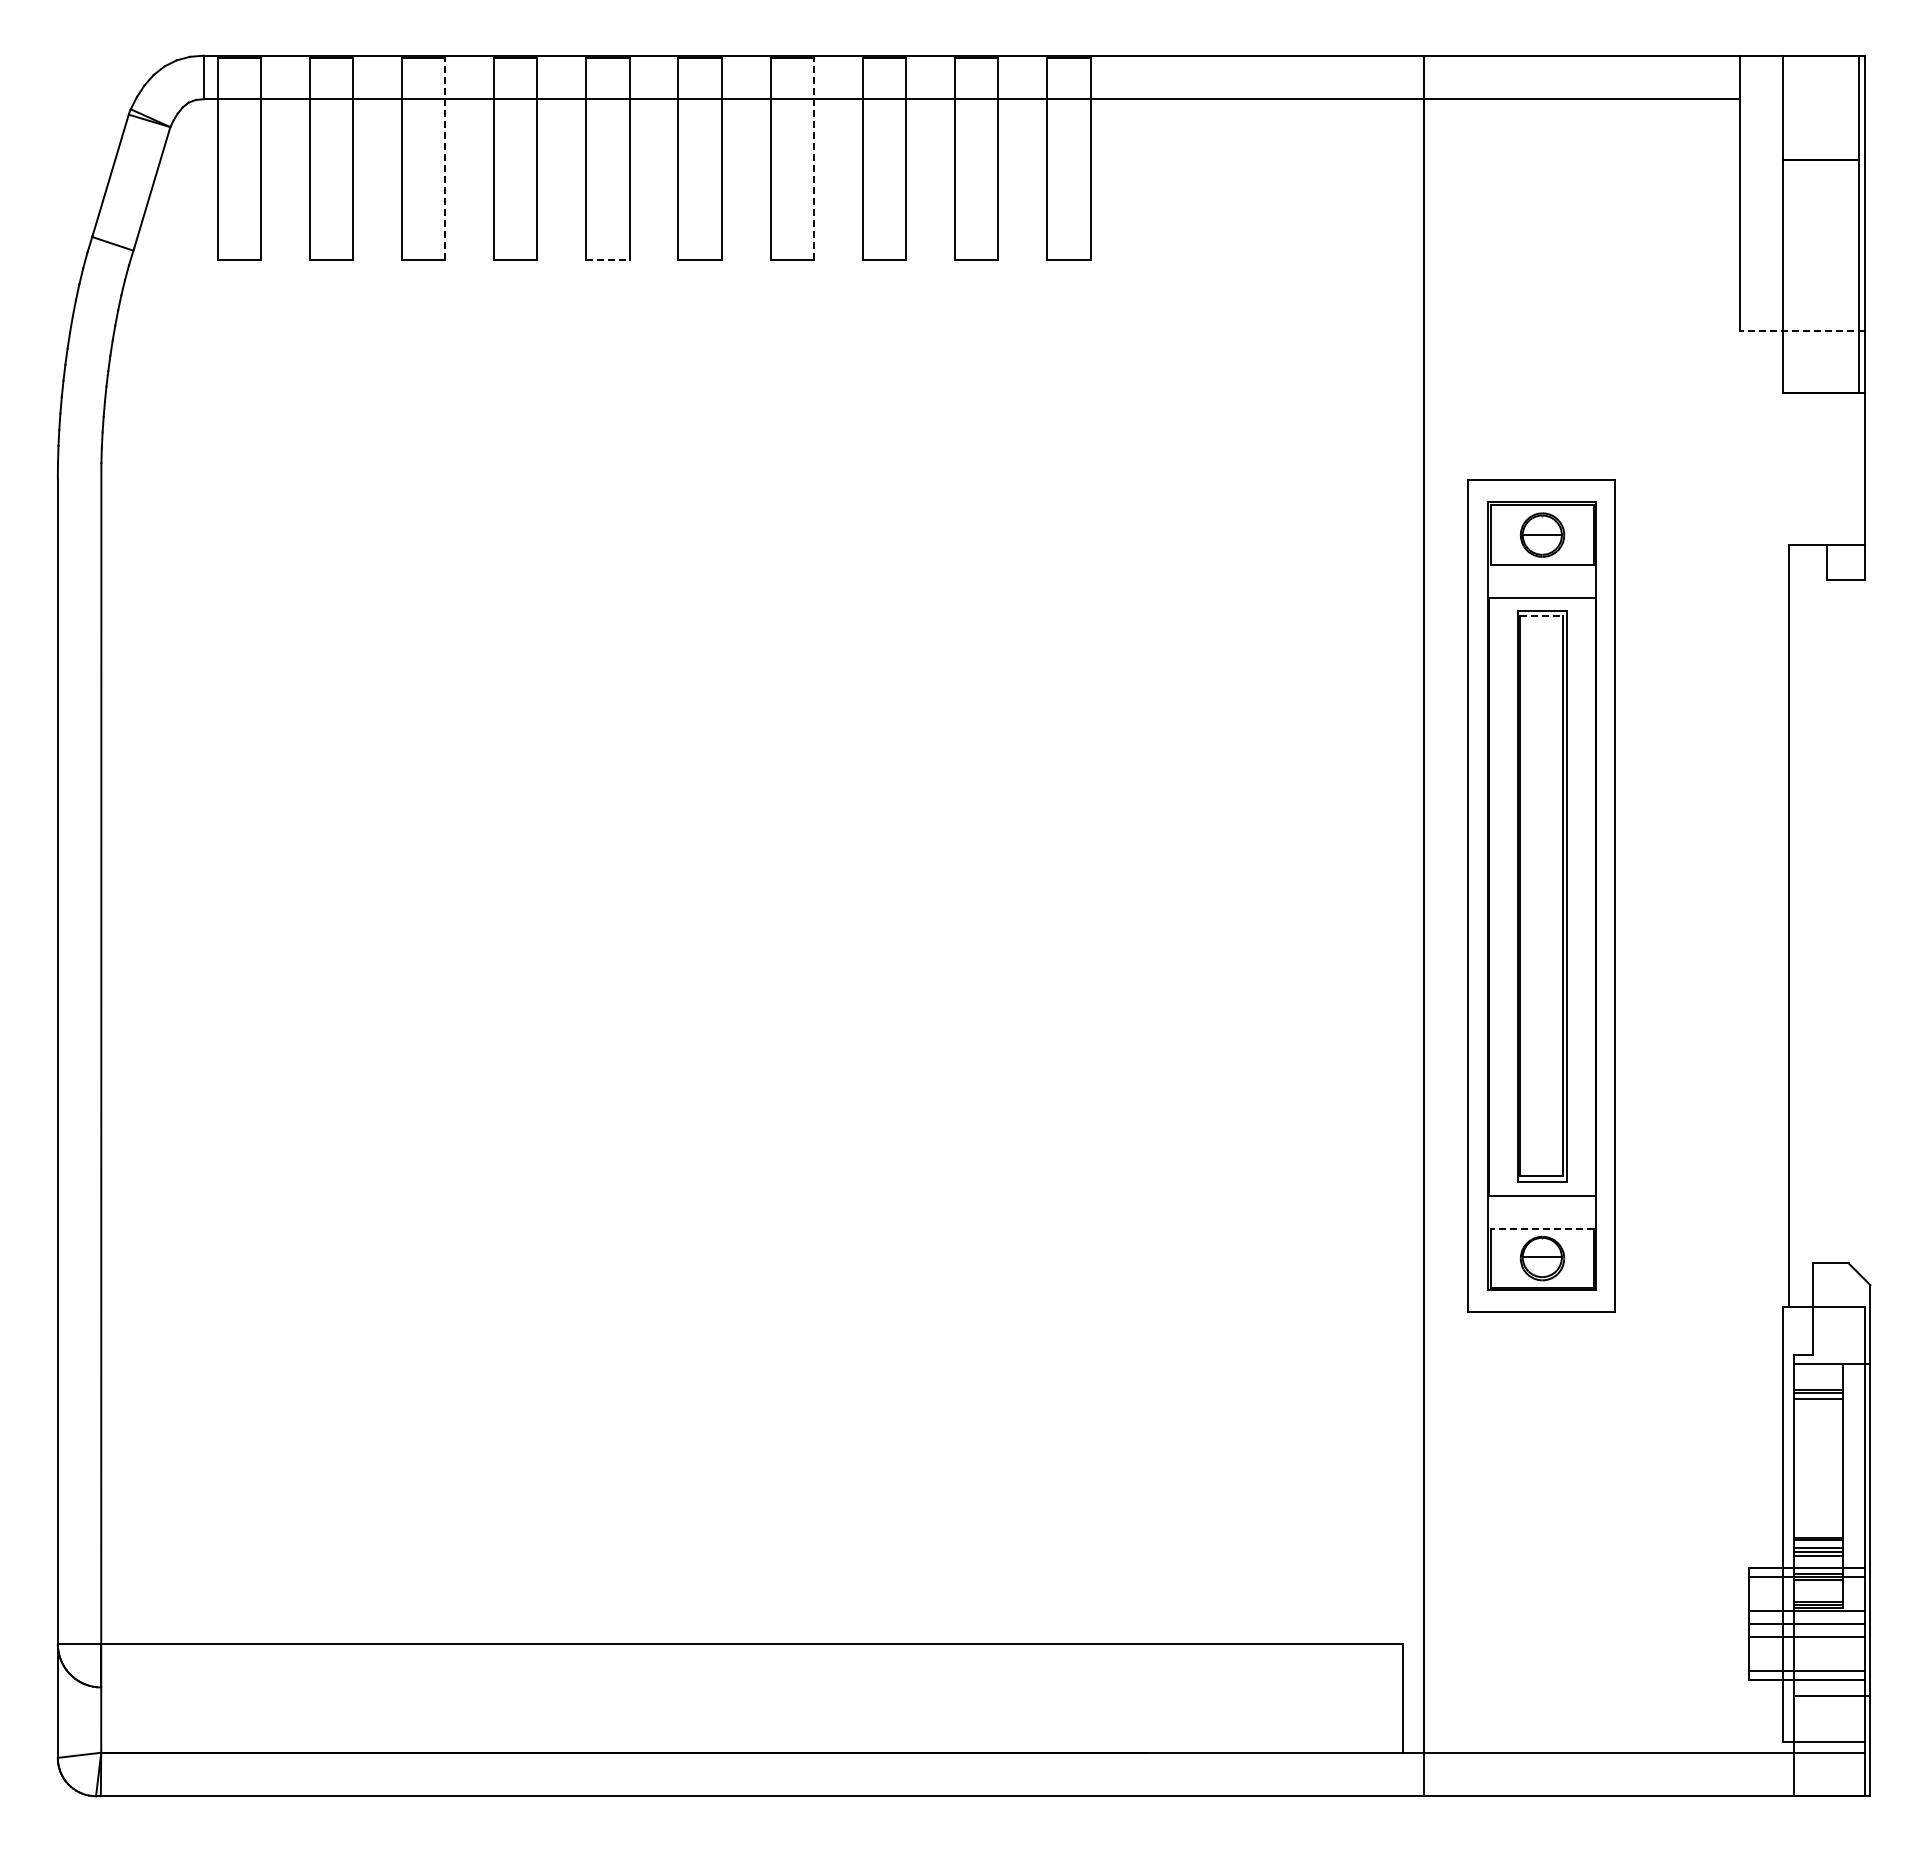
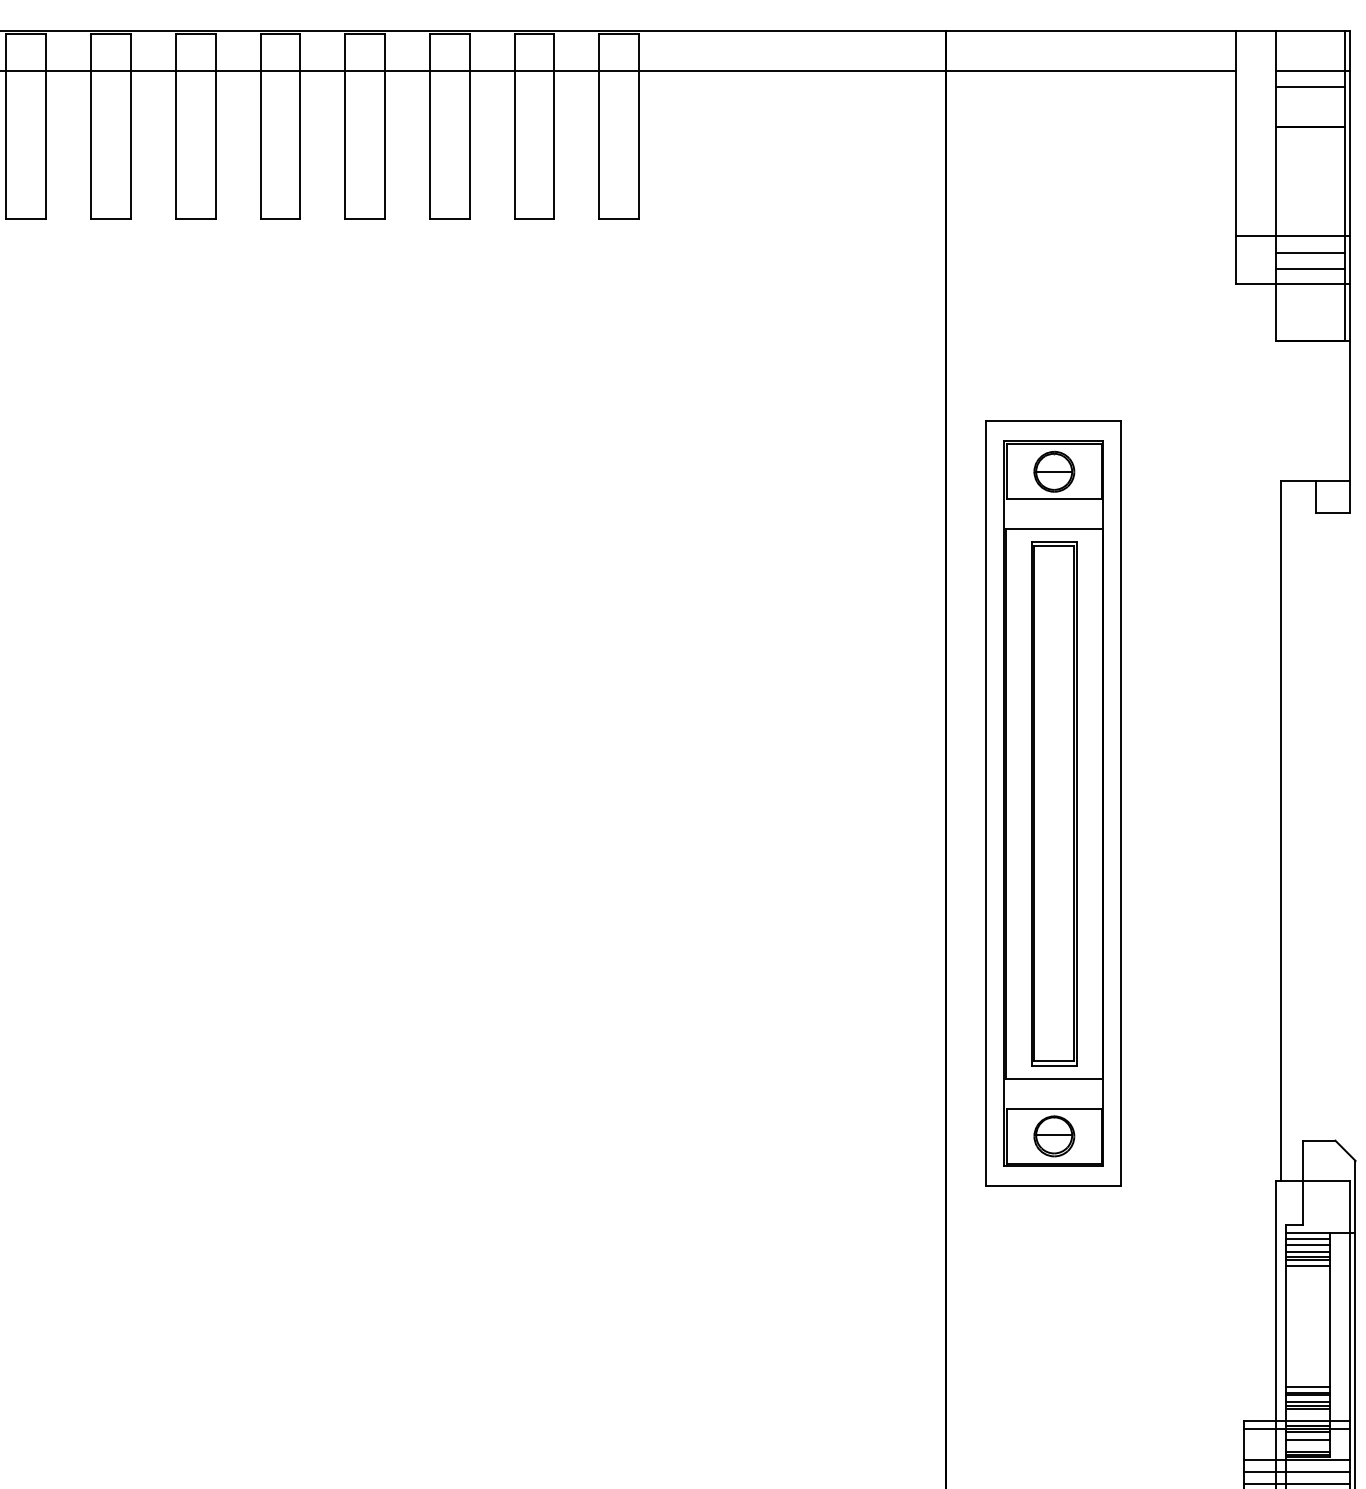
line: (1823, 99) -> (1312, 71), added
line: (1821, 116) -> (1310, 87), added
line: (445, 159) -> (46, 126), dashed -> solid
line: (814, 159) -> (385, 126), dashed -> solid
line: (607, 259) -> (195, 218), dashed -> solid
line: (1802, 278) -> (1293, 236), added
line: (1821, 296) -> (1310, 252), added
line: (1821, 314) -> (1310, 269), added
line: (1801, 330) -> (1292, 283), dashed -> solid
line: (1541, 616) -> (1053, 546), dashed -> solid
line: (1542, 1228) -> (1054, 1108), dashed -> solid
line: (1818, 1370) -> (1307, 1239), added
line: (1818, 1377) -> (1307, 1245), added
line: (1818, 1384) -> (1307, 1252), added
line: (1818, 1531) -> (1307, 1387), added
line: (1818, 1588) -> (1307, 1439), added

